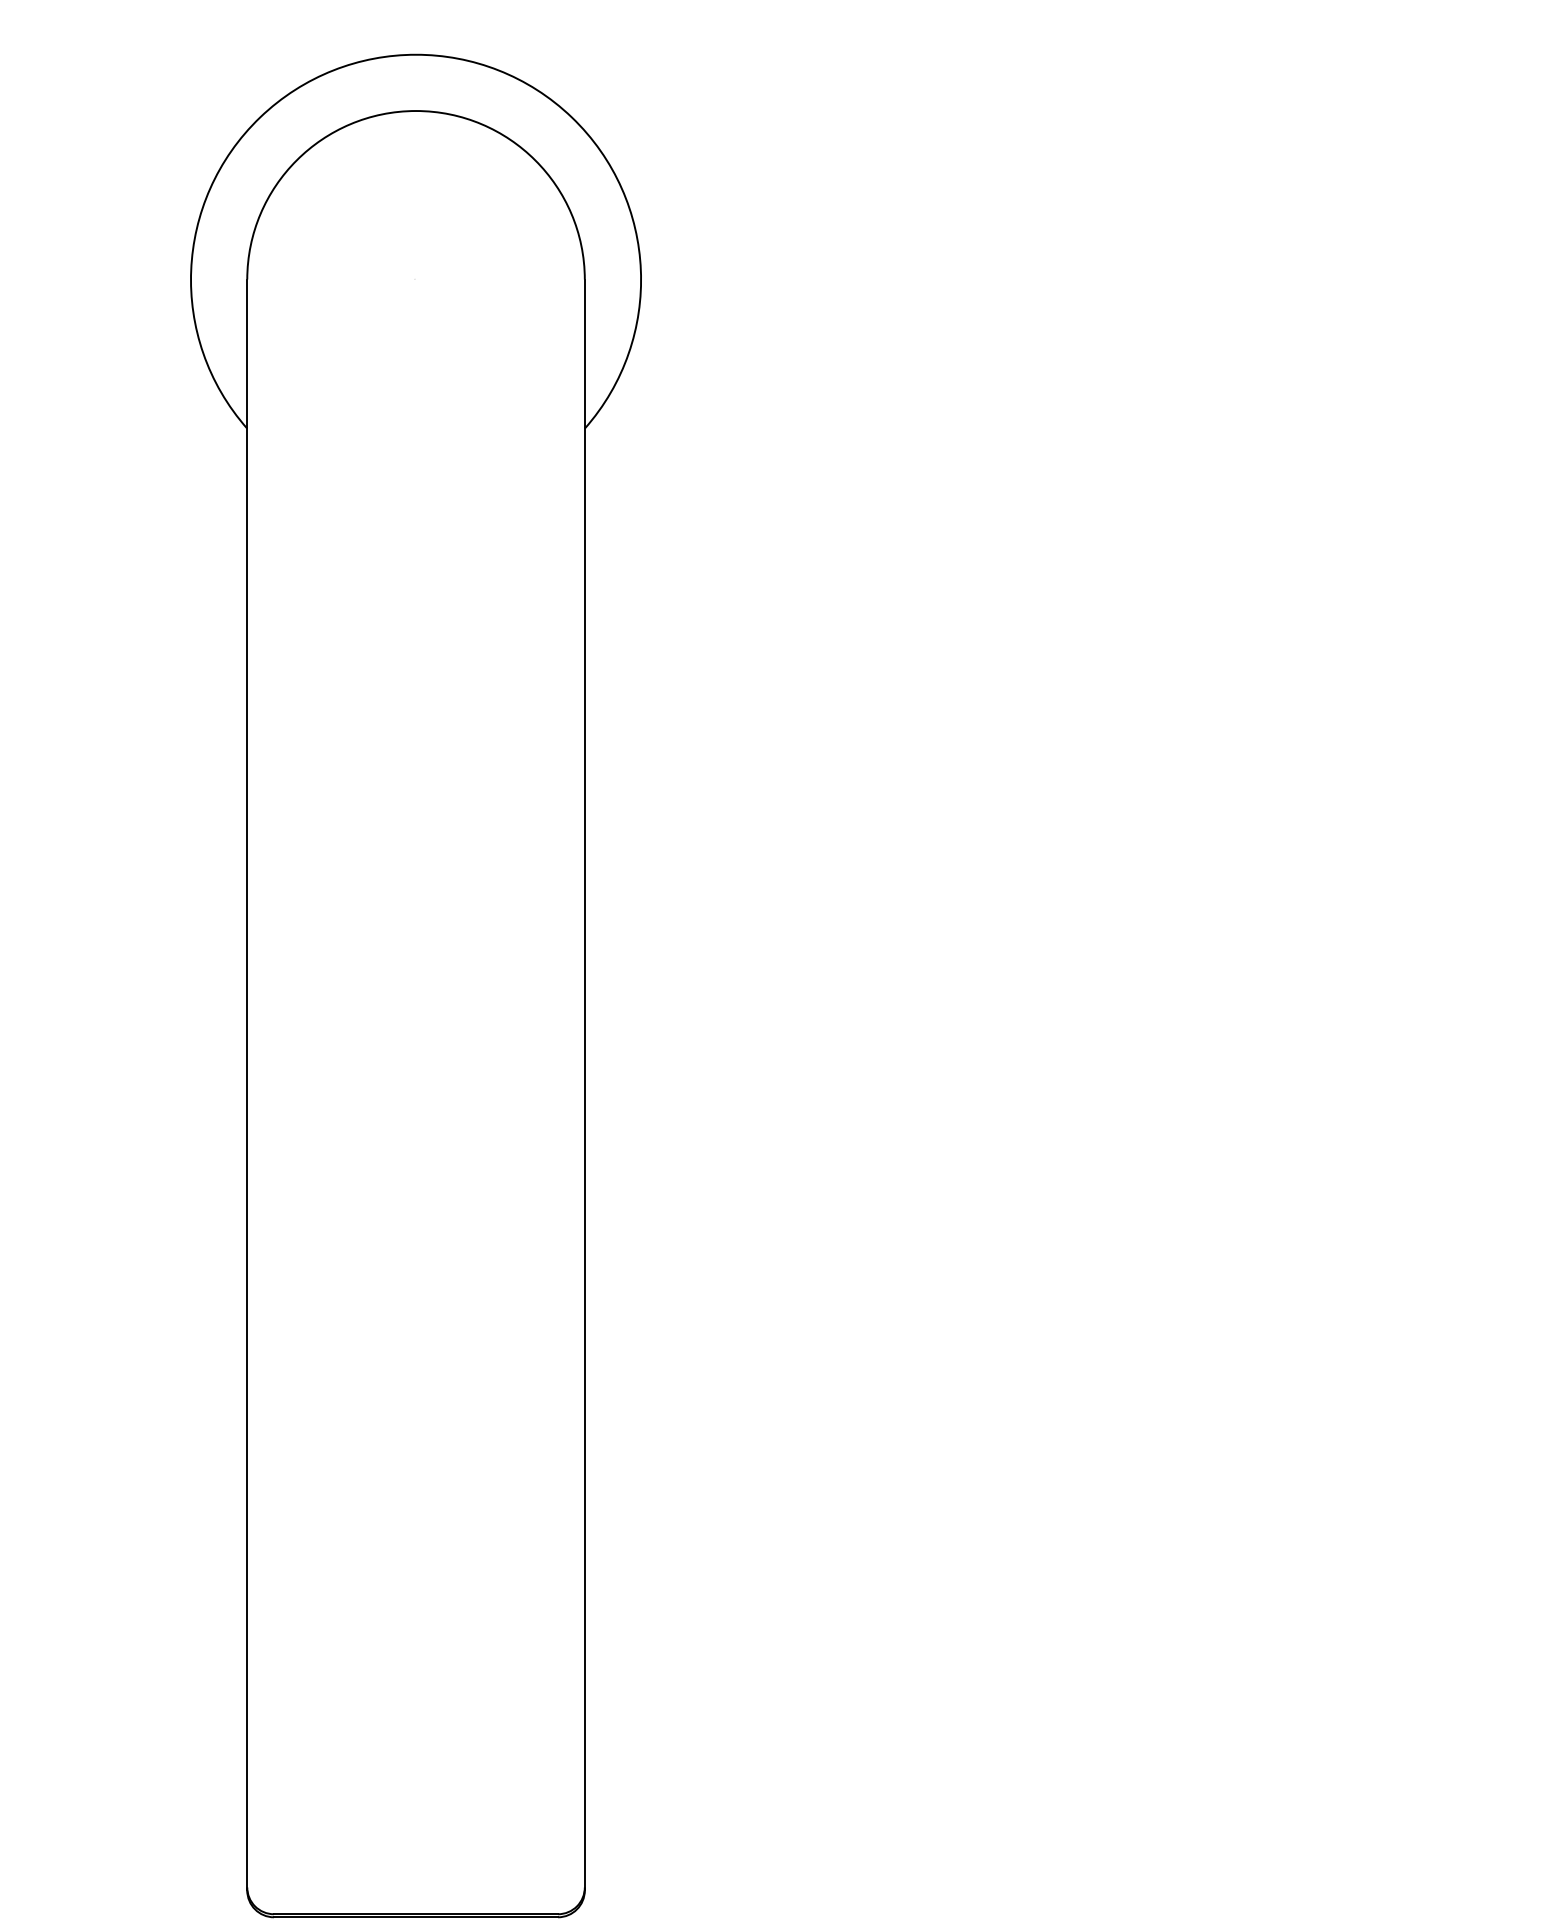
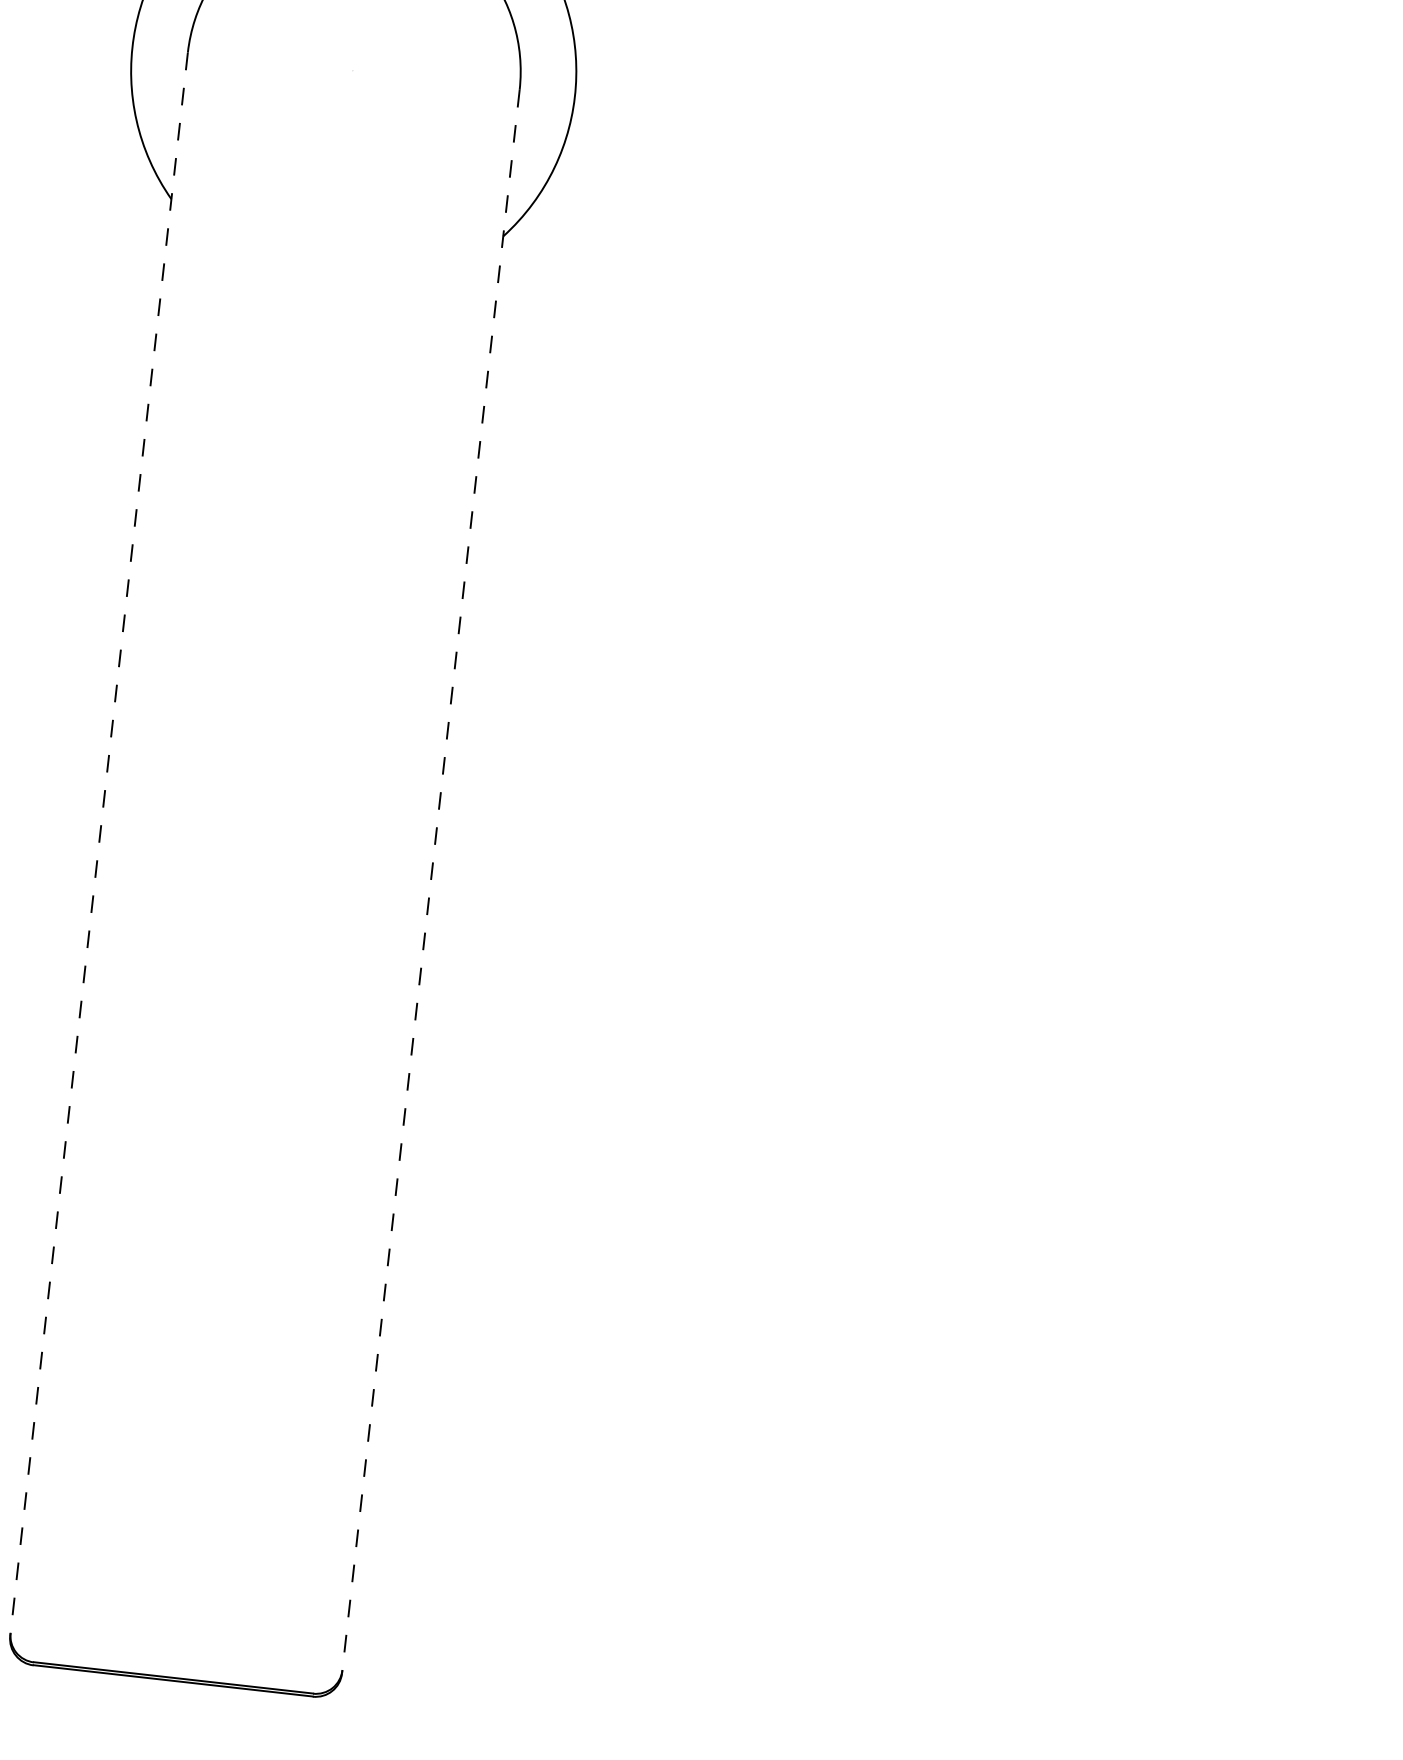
line: (247, 1085) -> (99, 844), solid -> dashed
line: (584, 1085) -> (430, 882), solid -> dashed

